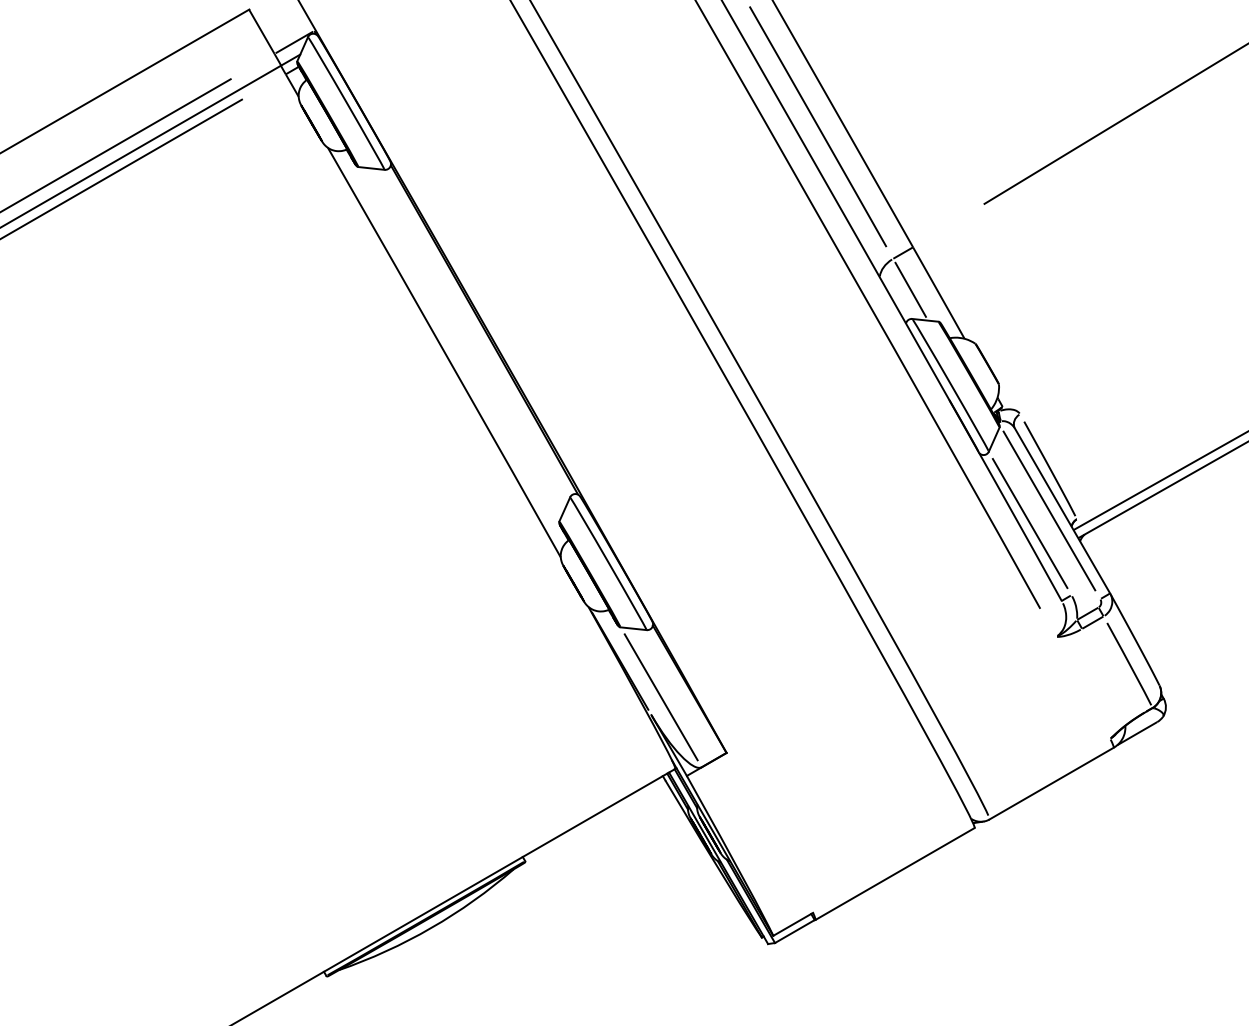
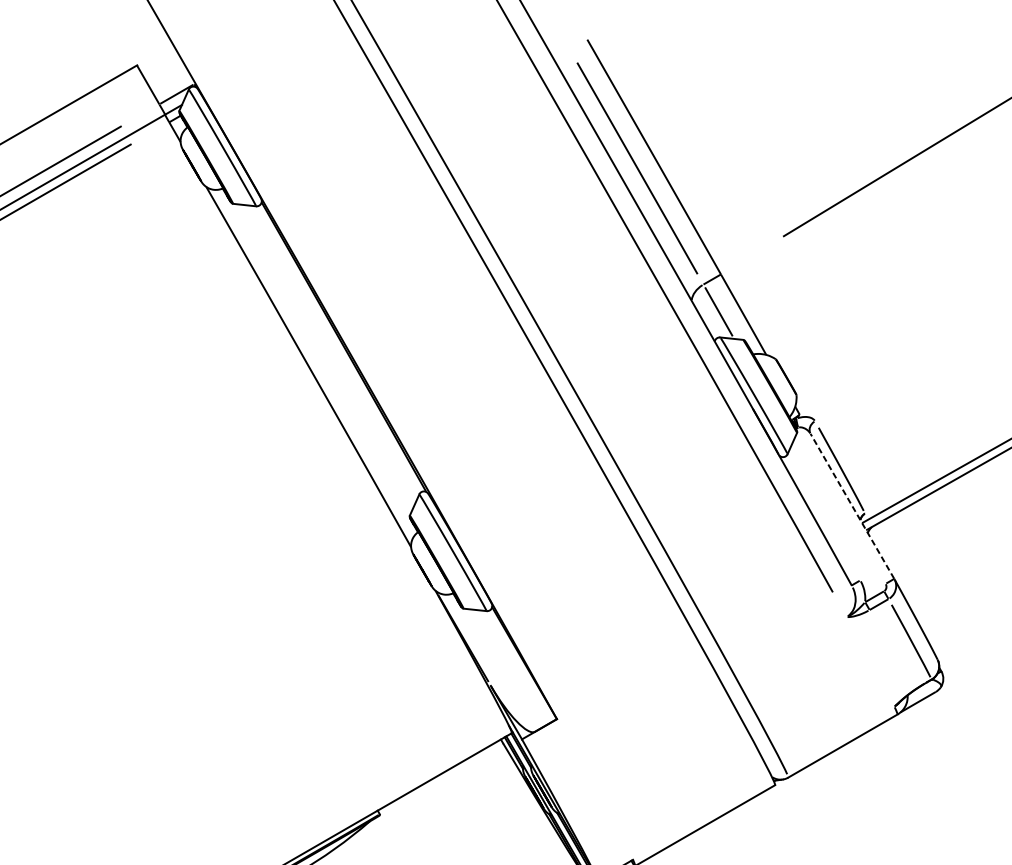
line: (1049, 510) -> (840, 505), removed
line: (1062, 510) -> (852, 505), solid -> dashed
line: (1029, 523) -> (823, 517), removed
line: (660, 697) -> (498, 670), removed

